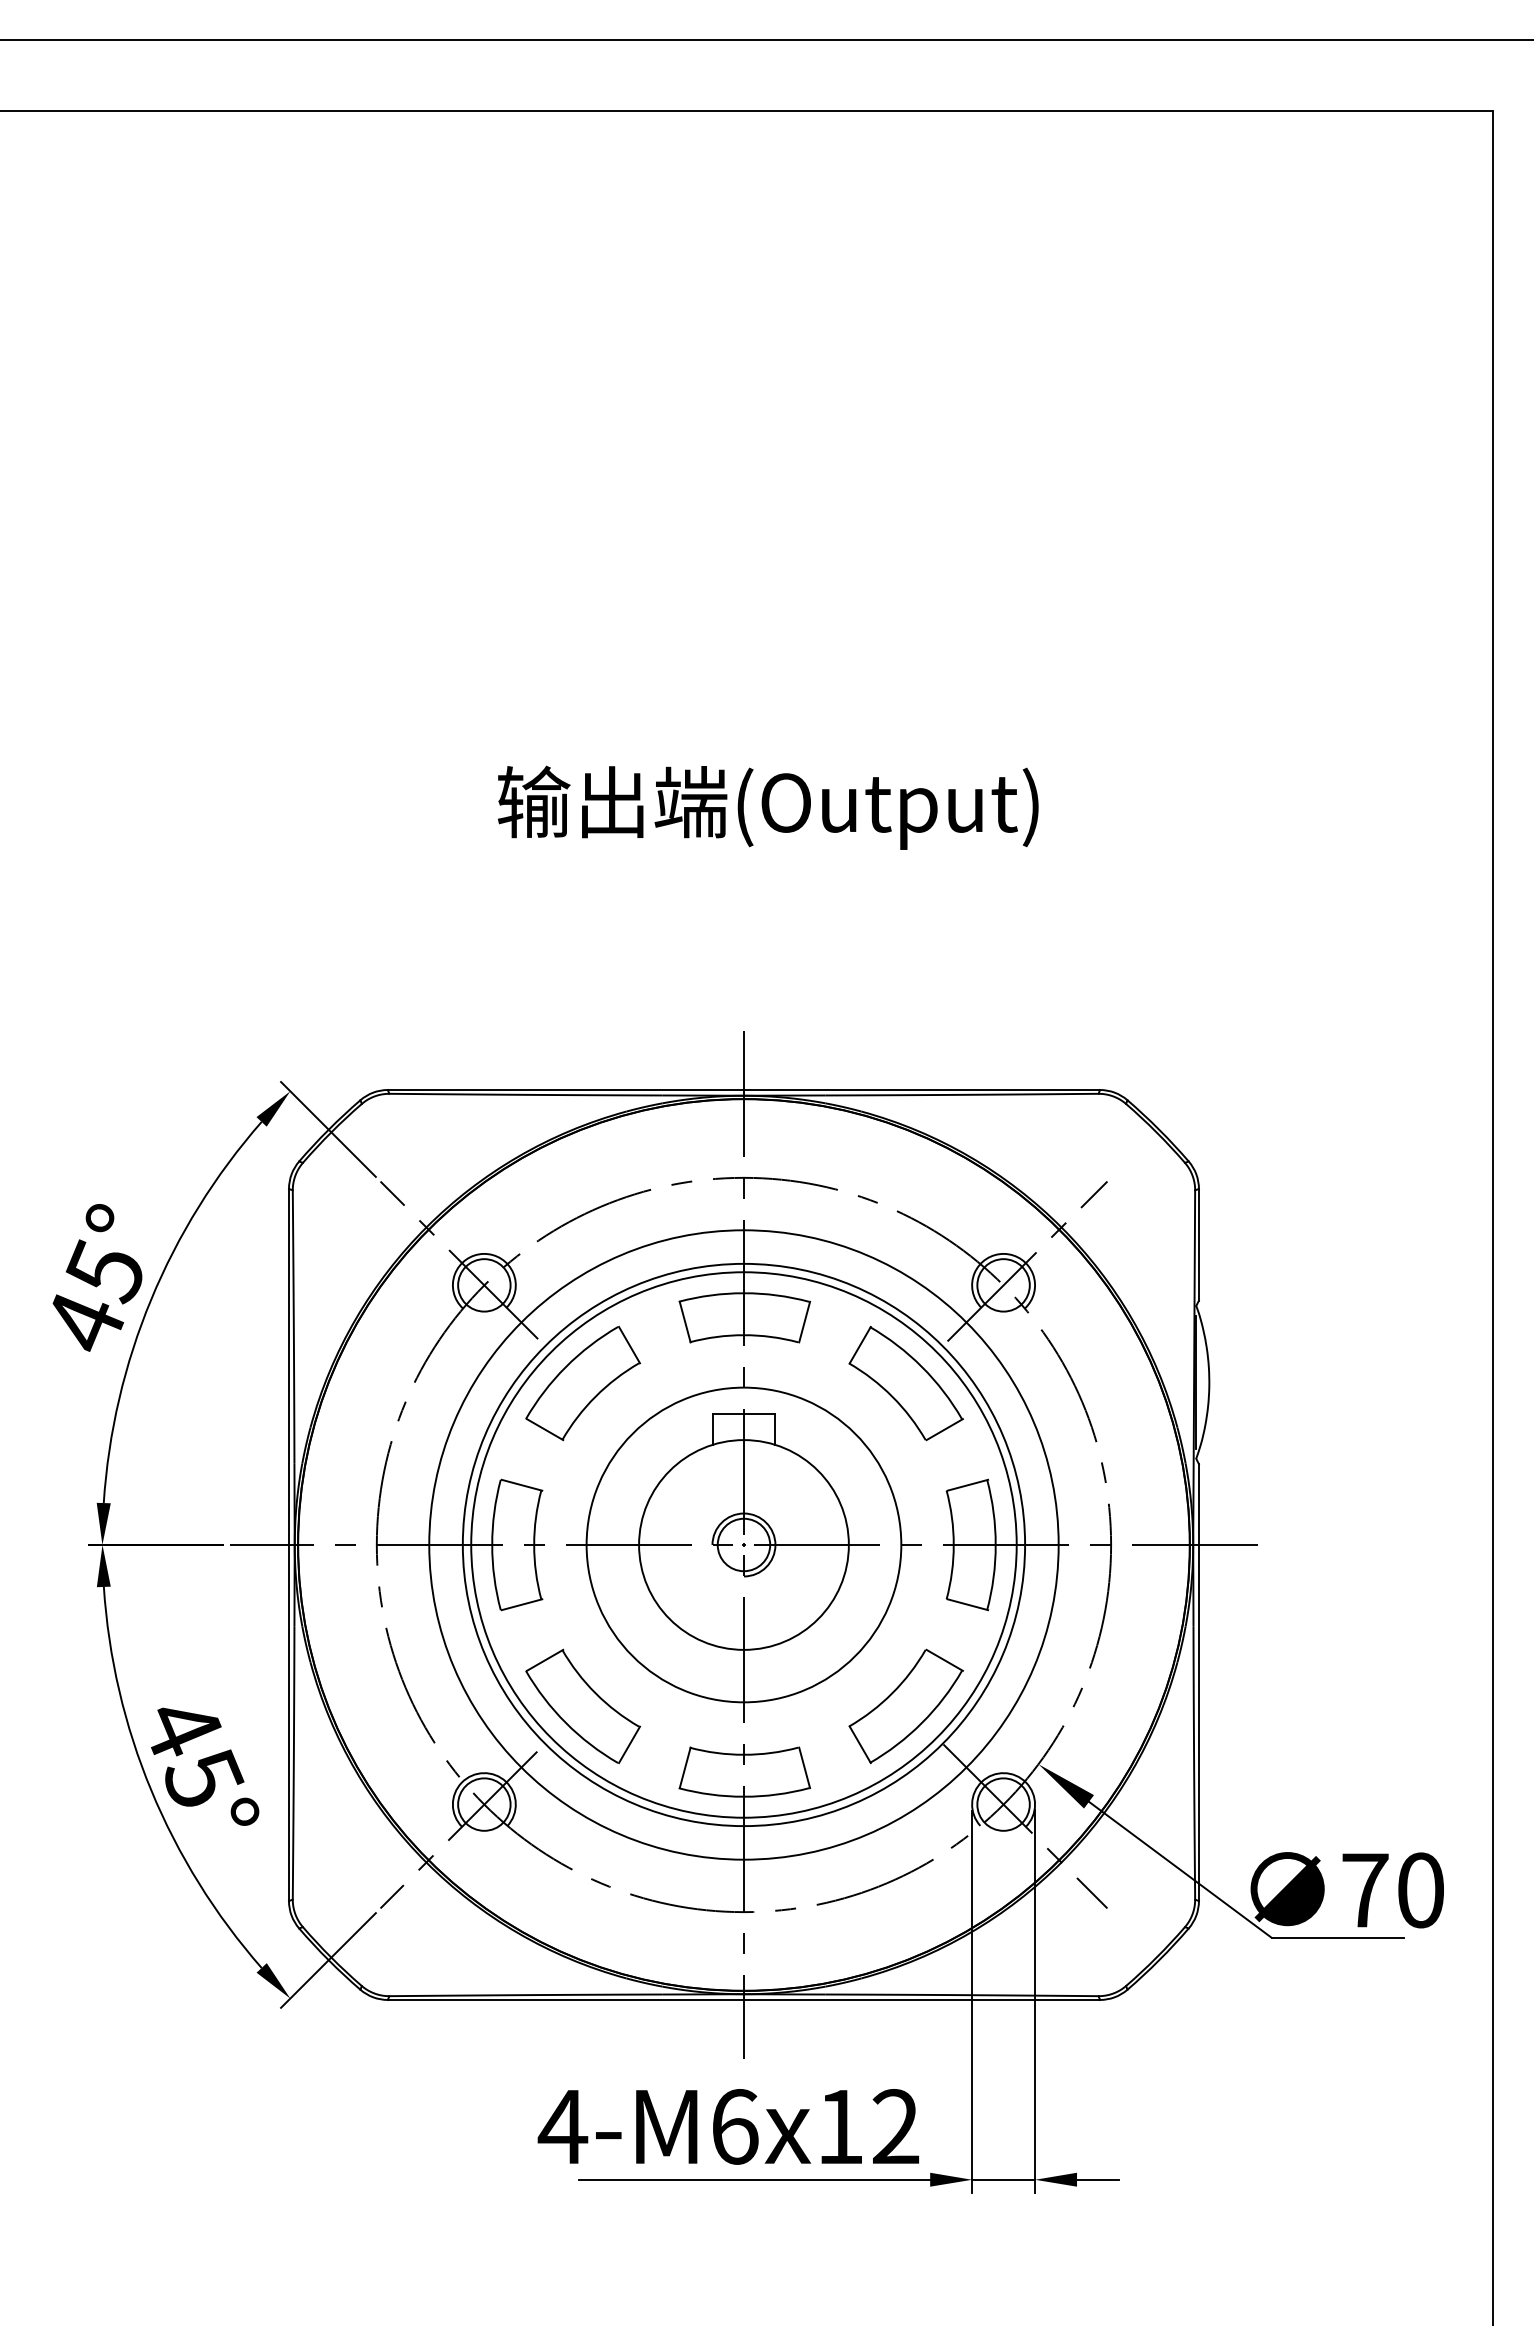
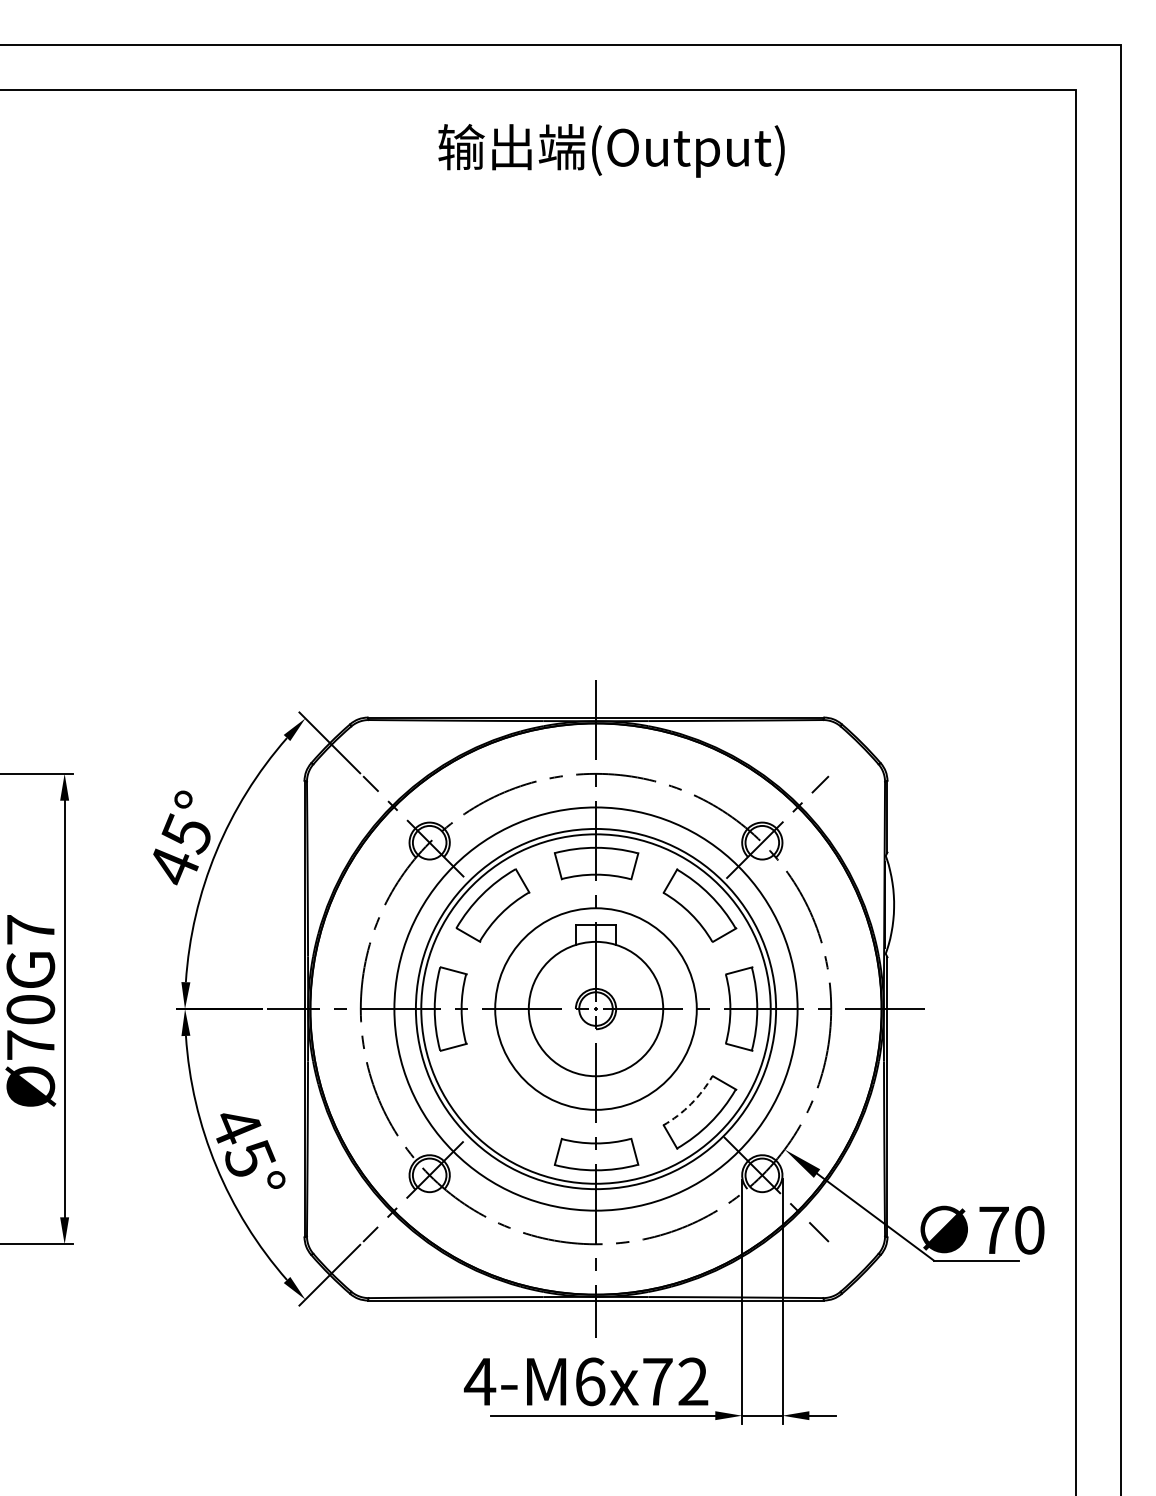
text: (768, 807) -> (611, 150), moved
arc: (893, 1693) -> (691, 1104), solid -> dashed
part: (582, 1706) -> (492, 1112), removed
text: (839, 2126) -> (657, 1381), 4-M6x12 -> 4-M6x72

